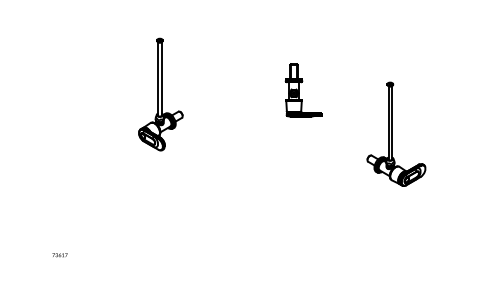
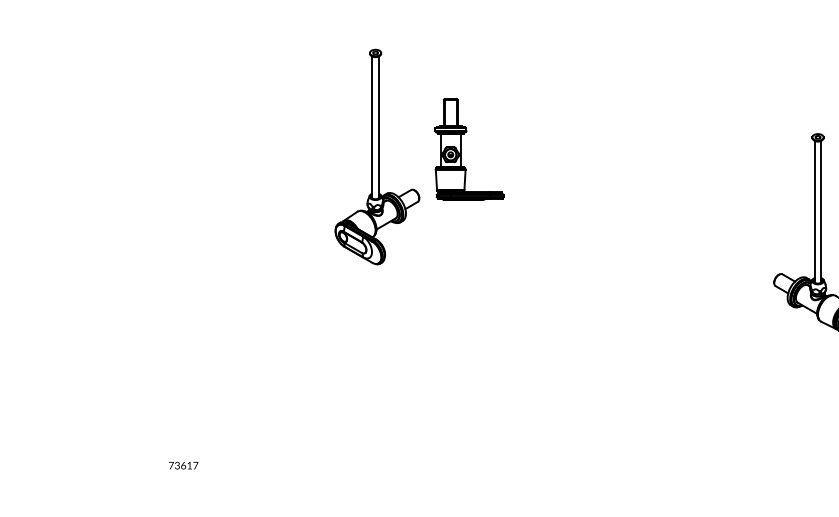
part: (303, 90) -> (468, 149), moved

